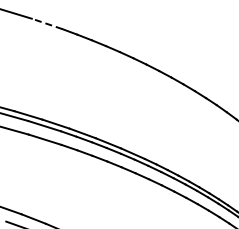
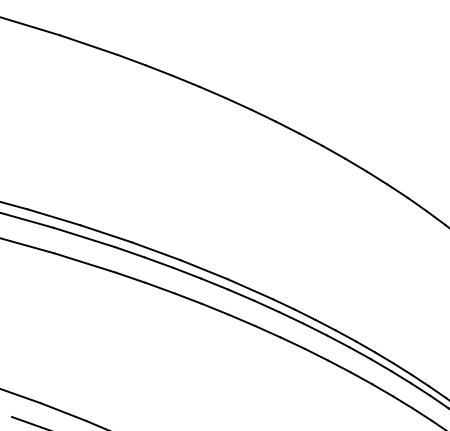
line: (46, 23) -> (87, 44), dashed -> solid

